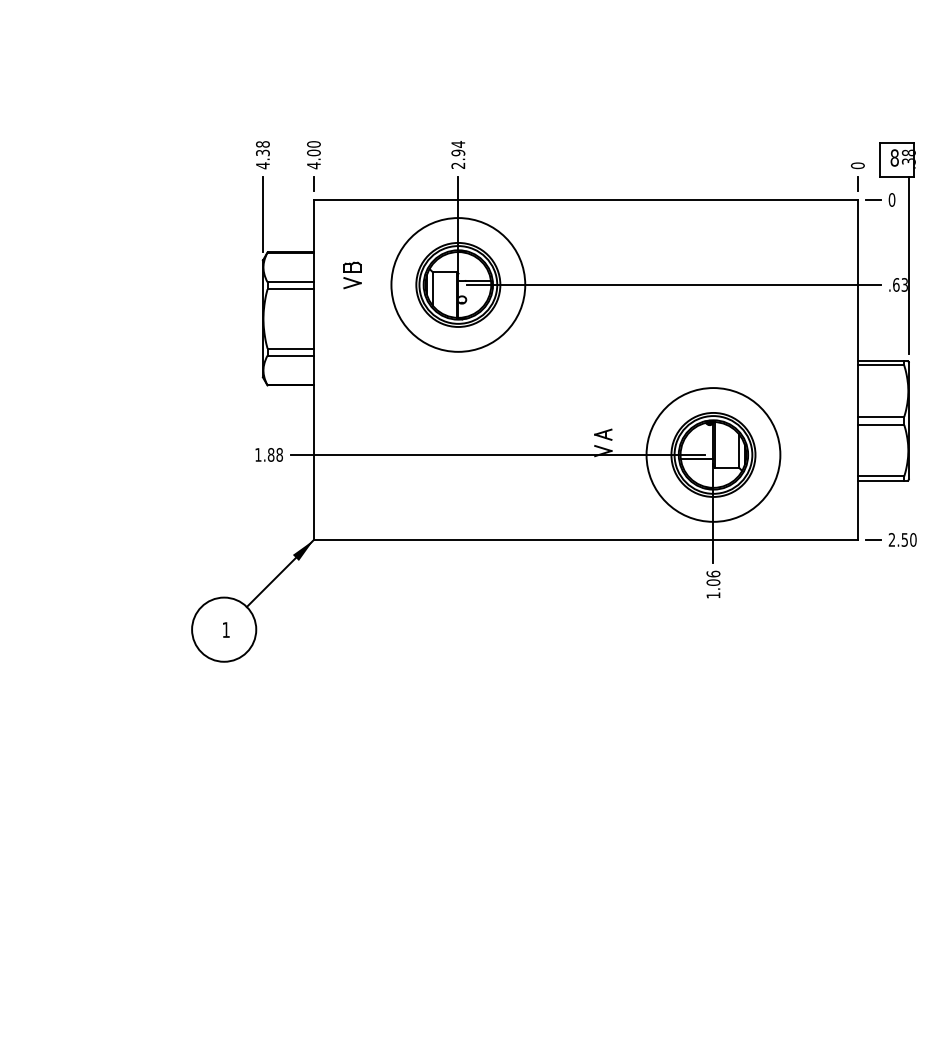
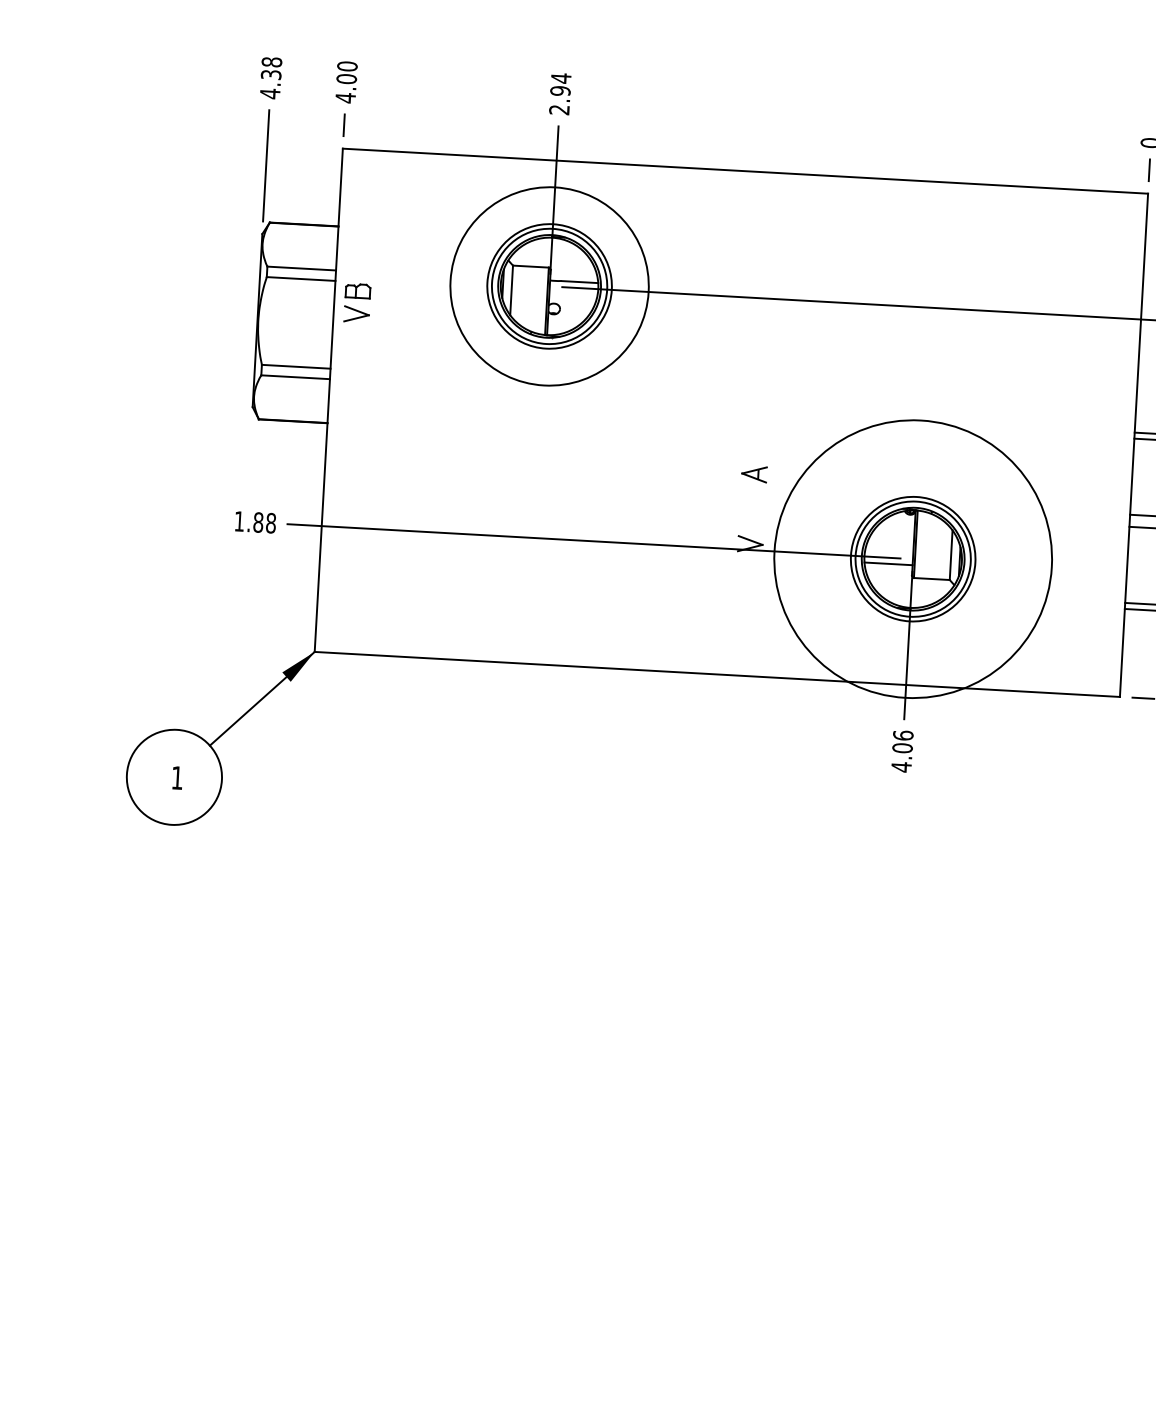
part: (352, 275) -> (357, 303), moved
part: (603, 434) -> (754, 473), moved
circle: (713, 454) -> (913, 558), size x1.4
text: (713, 595) -> (901, 767), 1.06 -> 4.06

